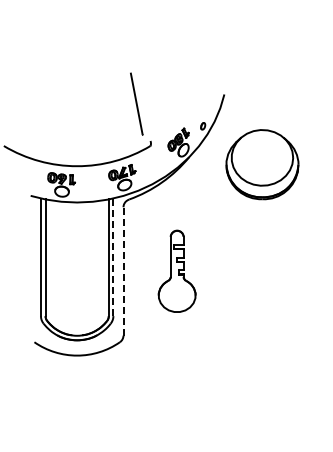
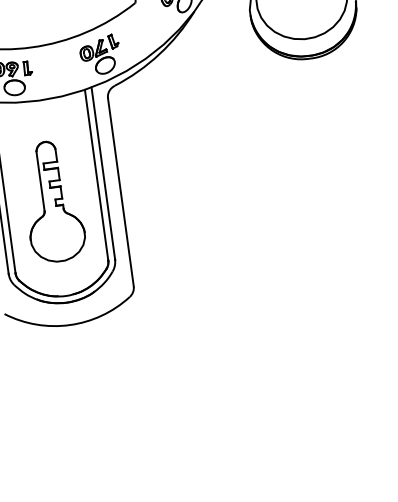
line: (113, 257) -> (103, 173), dashed -> solid
line: (123, 270) -> (120, 191), dashed -> solid
part: (176, 270) -> (51, 200), moved

